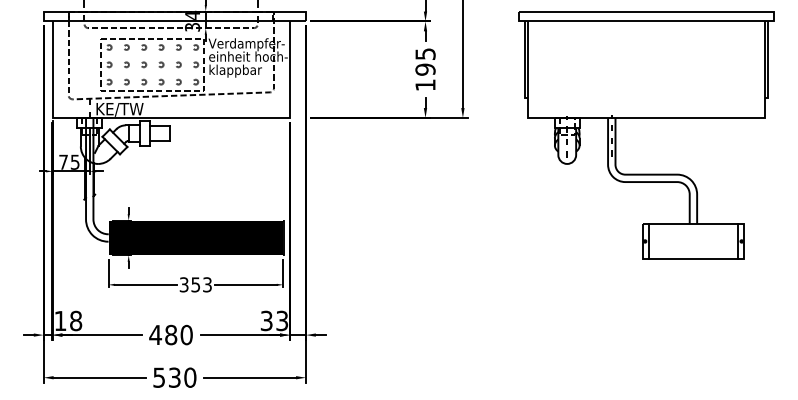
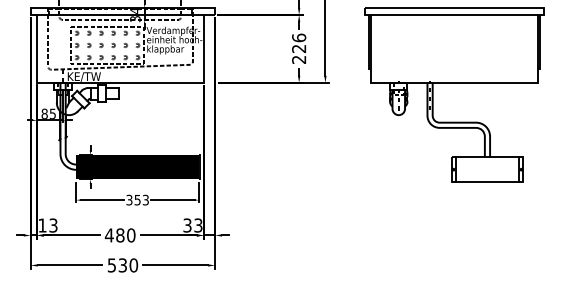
text: (426, 69) -> (299, 48), 195 -> 226
text: (63, 161) -> (44, 113), 75 -> 85
text: (76, 320) -> (53, 225), 18 -> 13

